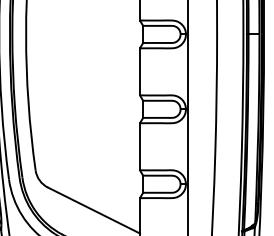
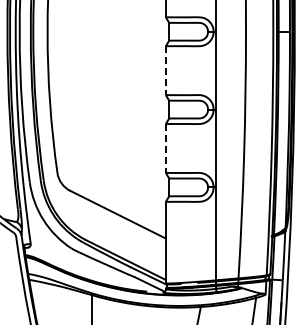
line: (139, 72) -> (165, 71), solid -> dashed
line: (139, 146) -> (165, 148), solid -> dashed

